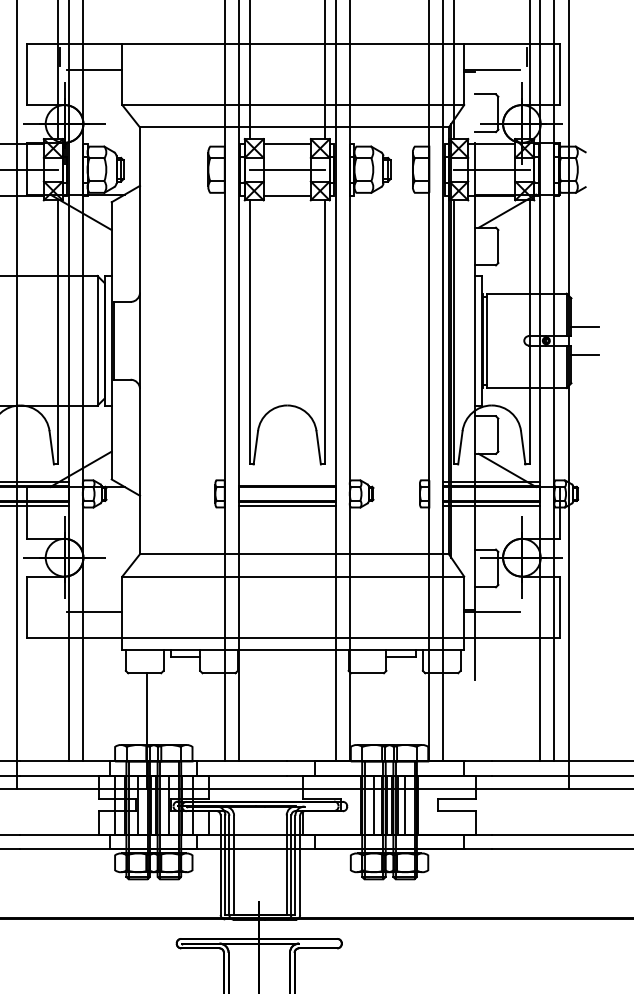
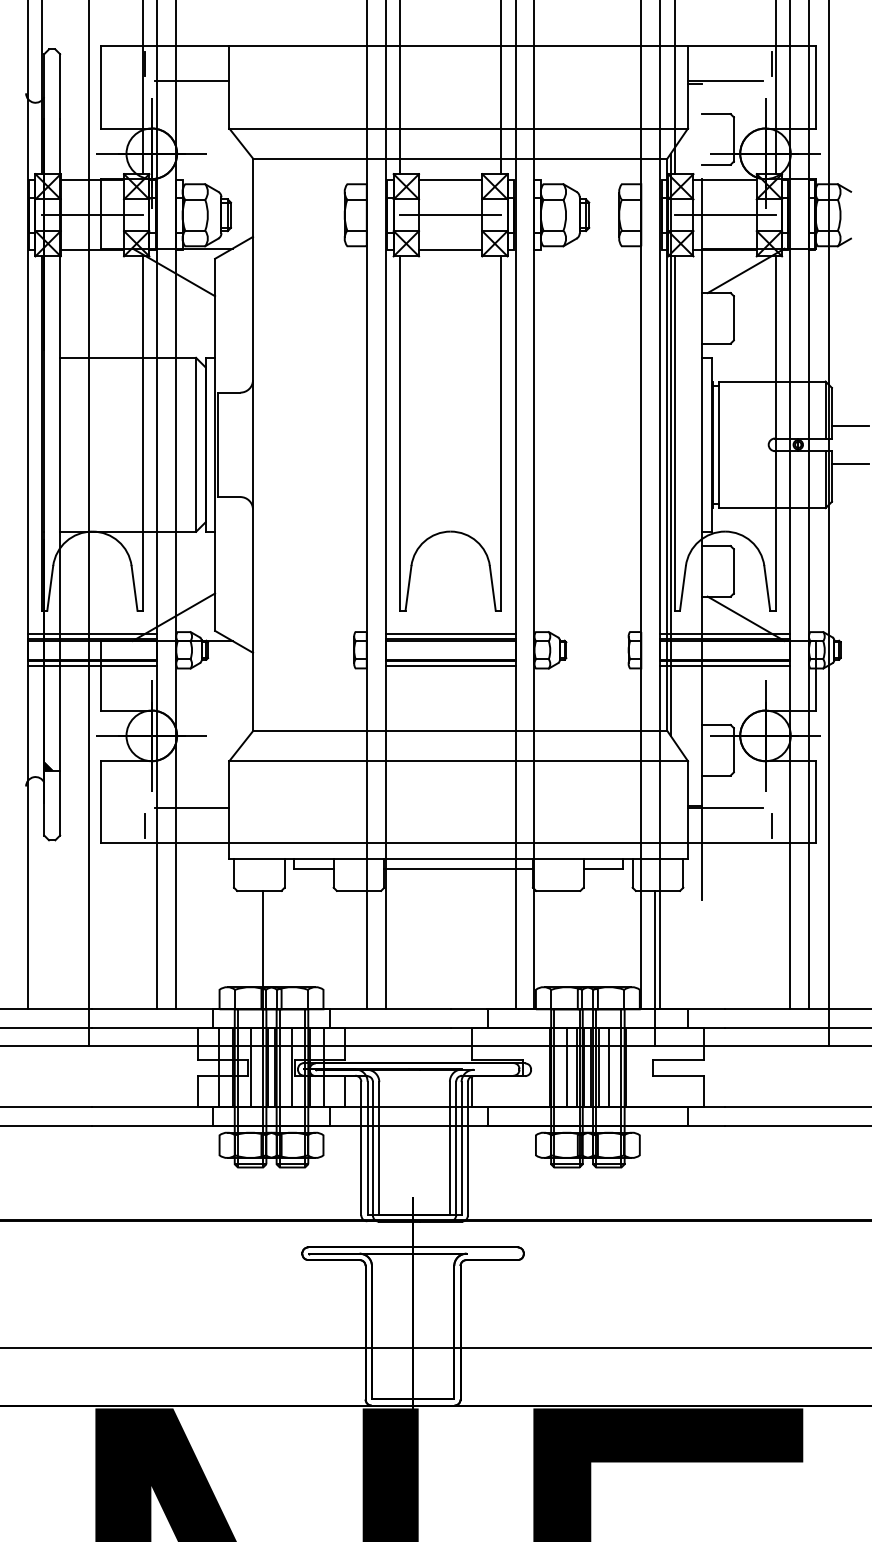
line: (287, 482) -> (450, 634), added
line: (59, 624) -> (145, 825), added
line: (526, 624) -> (771, 825), added
line: (293, 656) -> (458, 868), added
line: (439, 730) -> (654, 967), added

